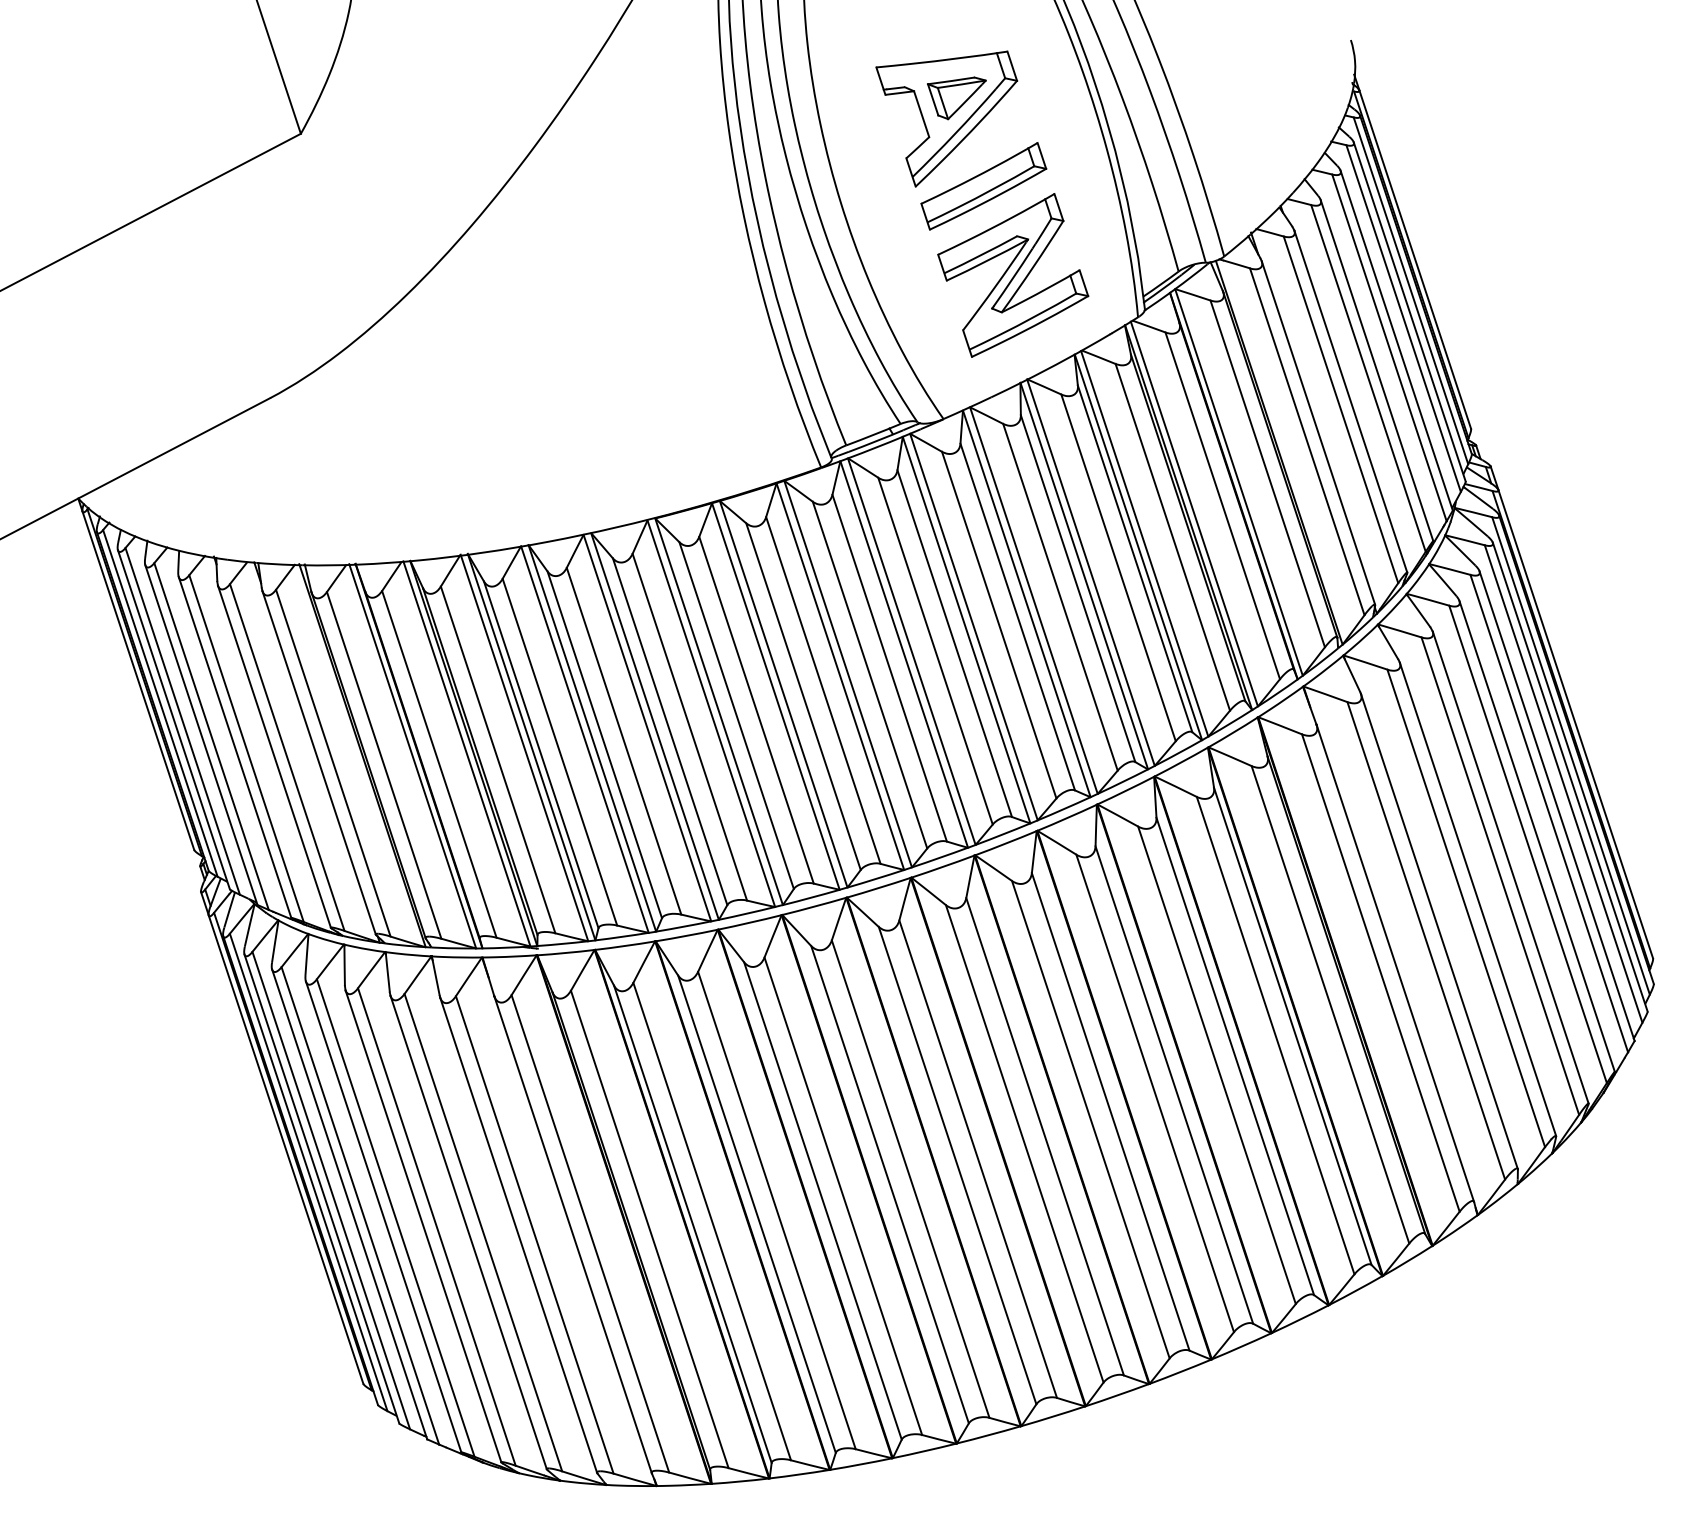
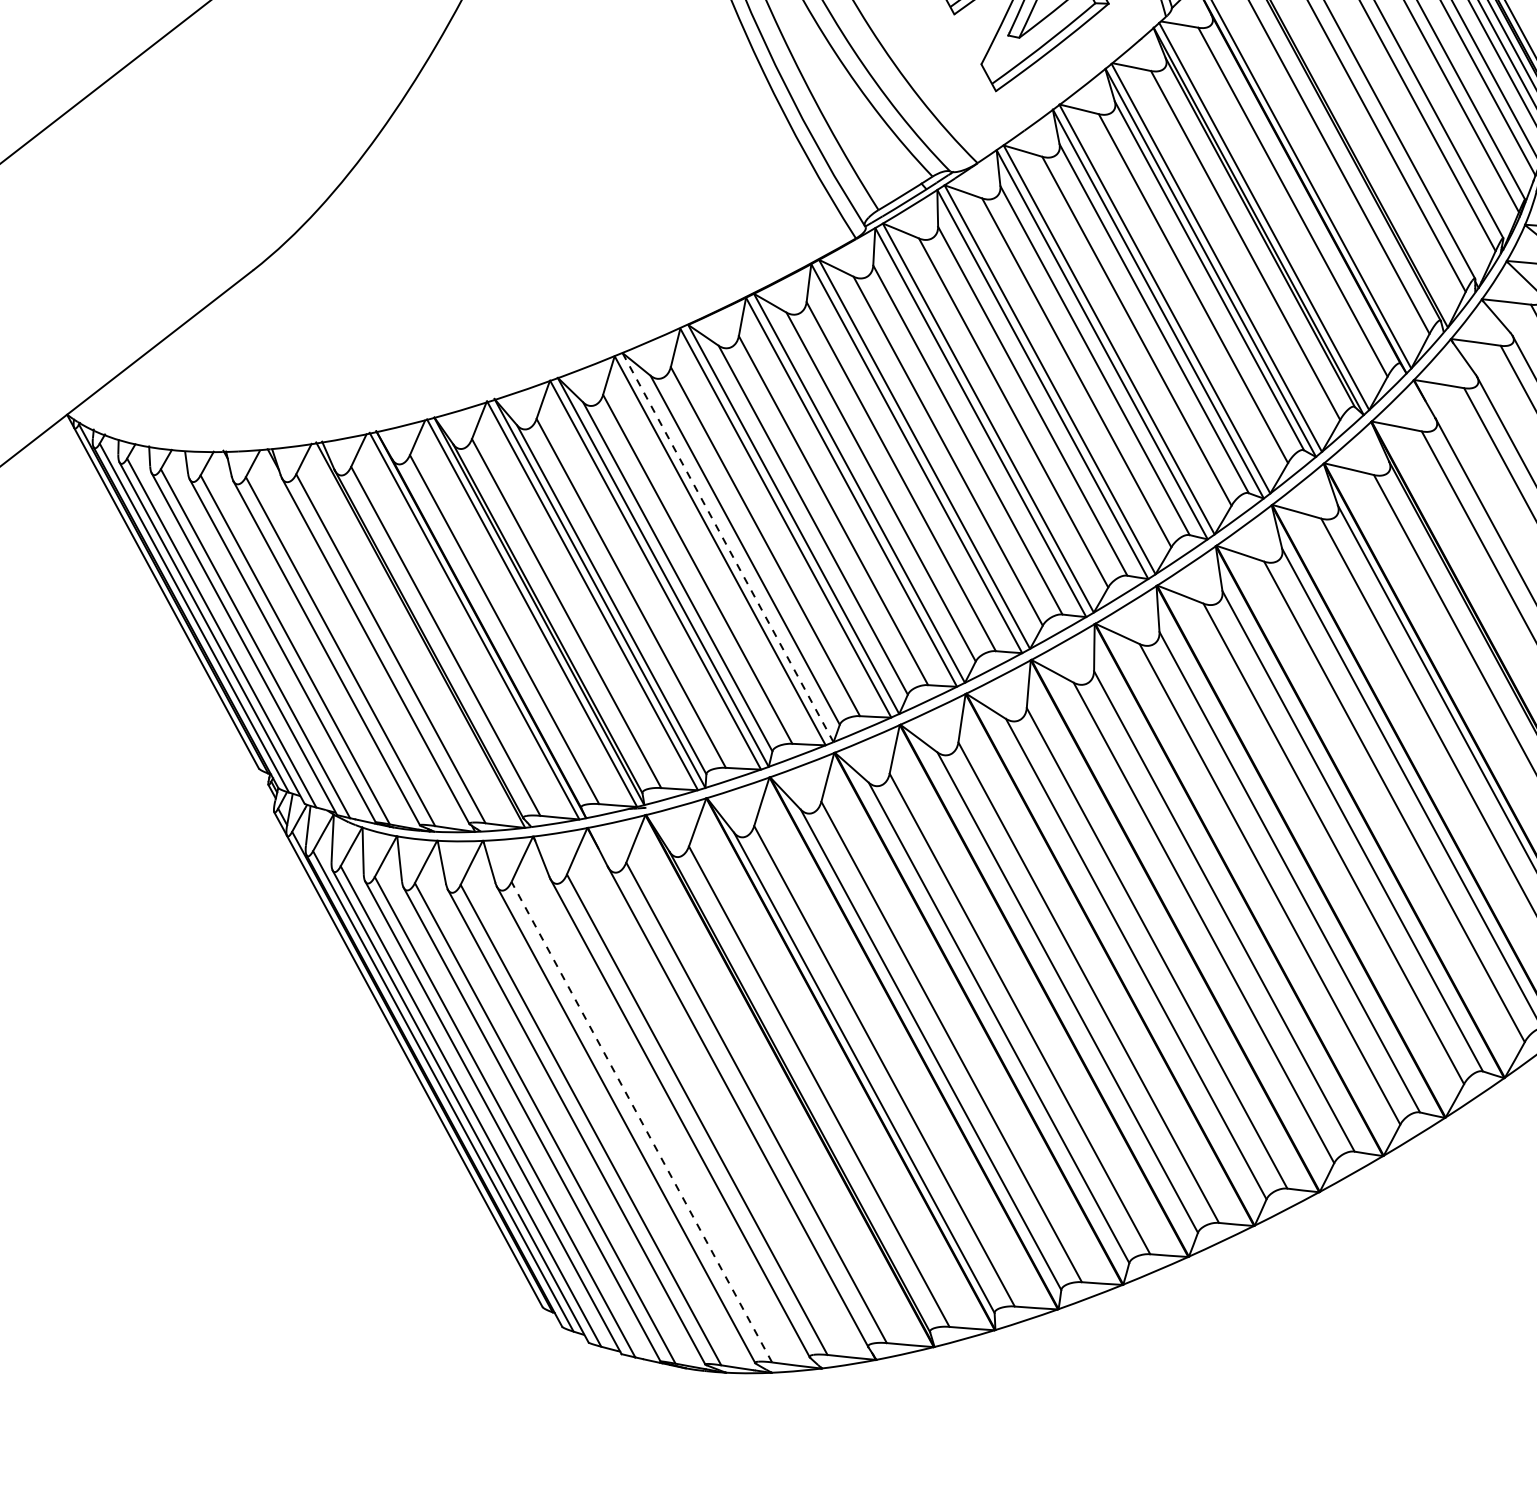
line: (655, 726) -> (728, 547), solid -> dashed
line: (483, 1232) -> (641, 1122), solid -> dashed

